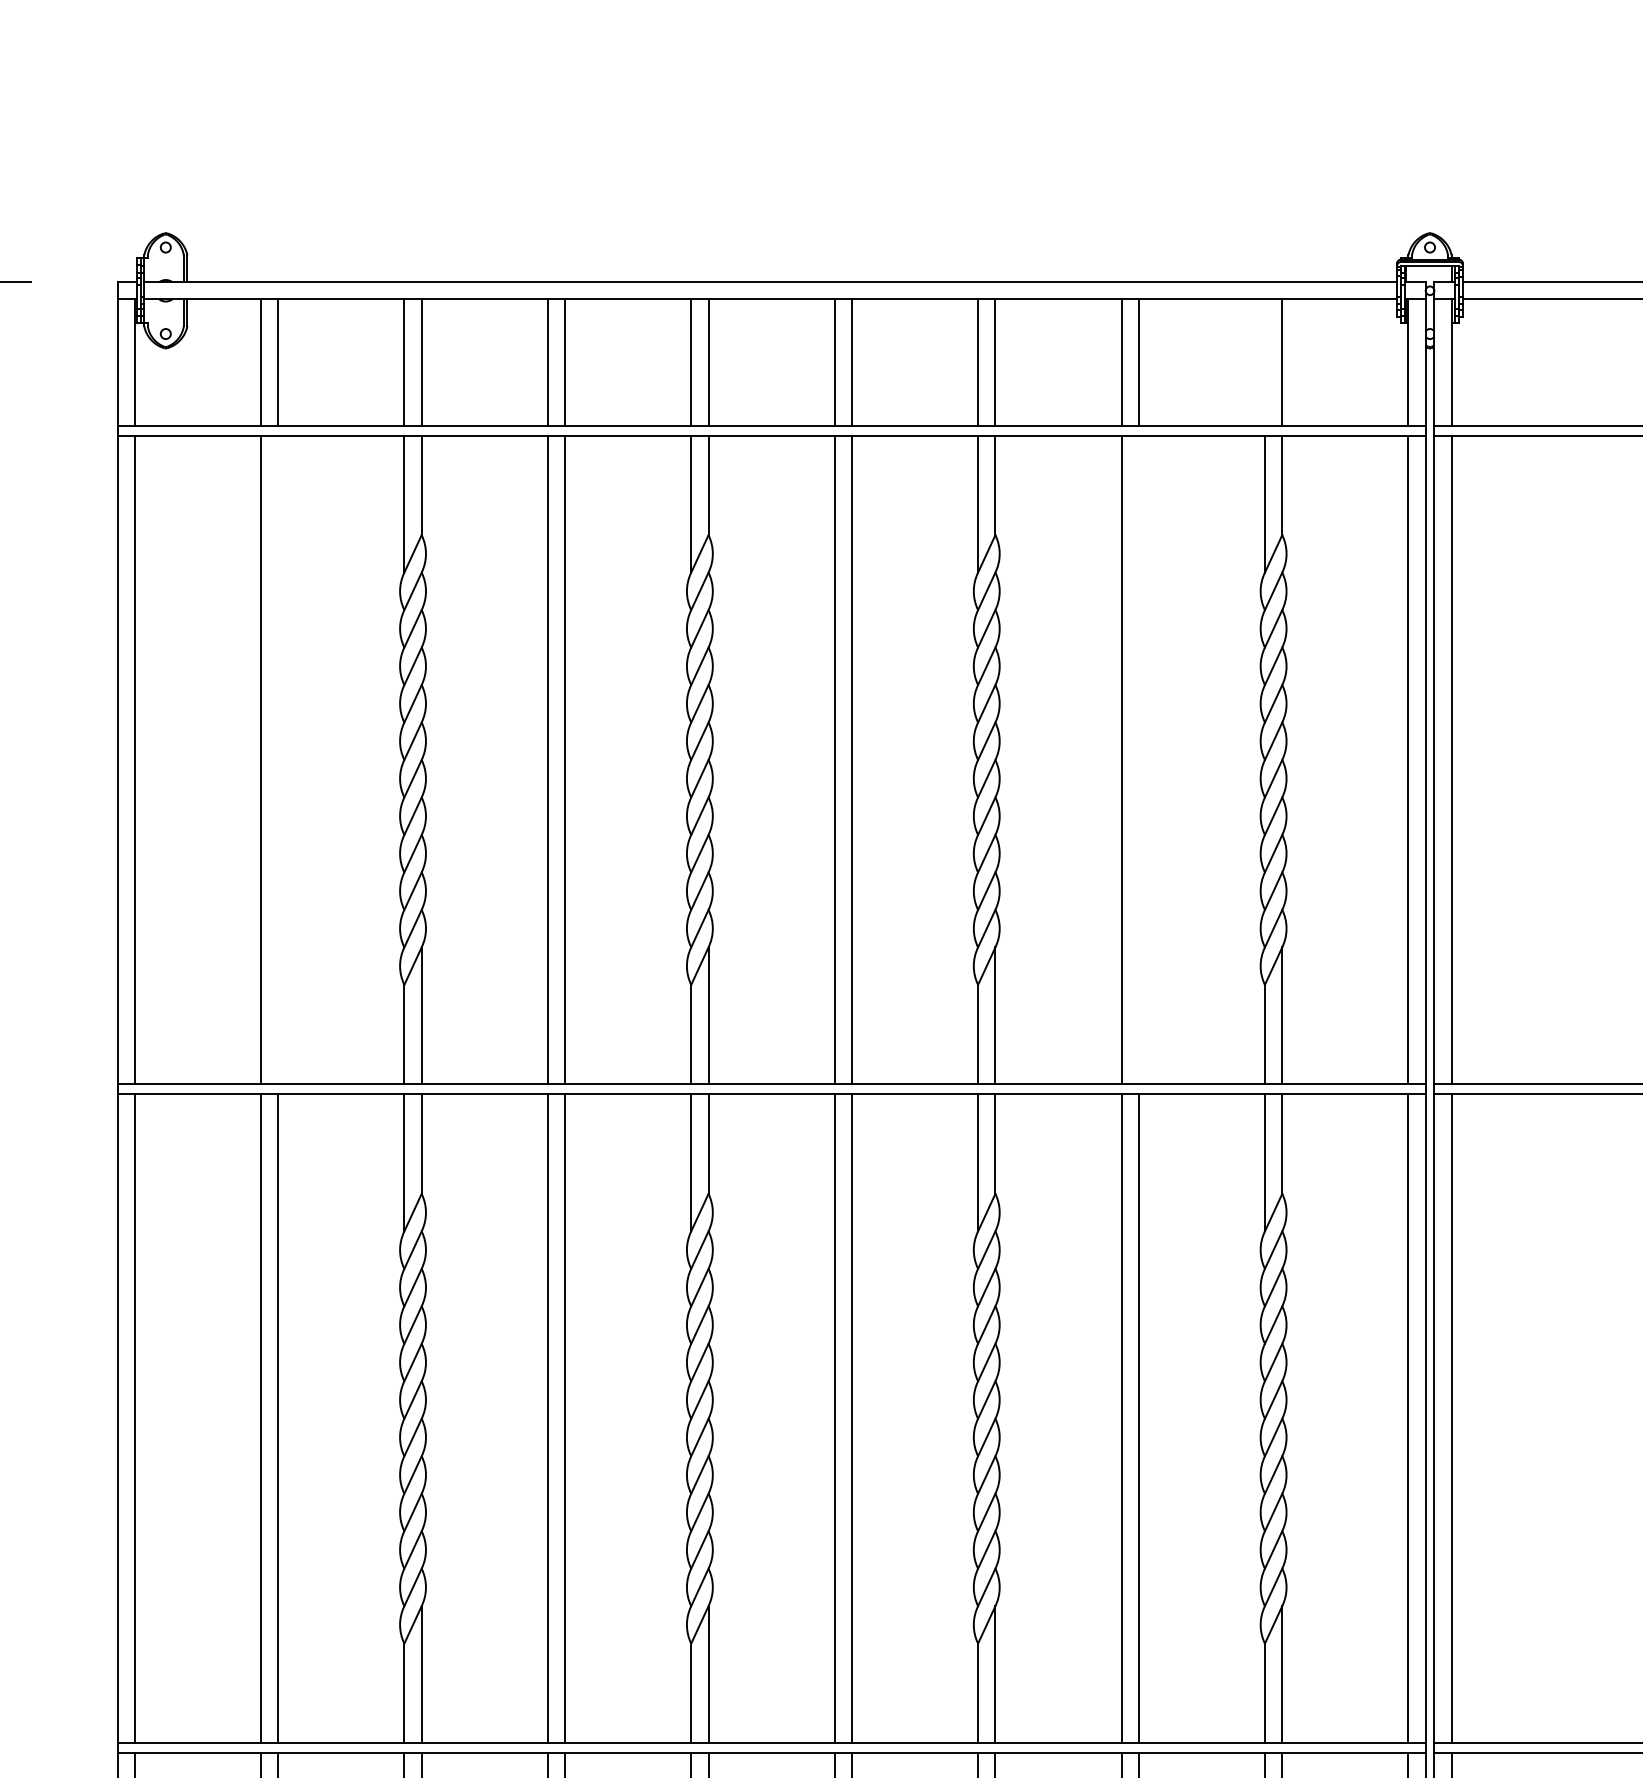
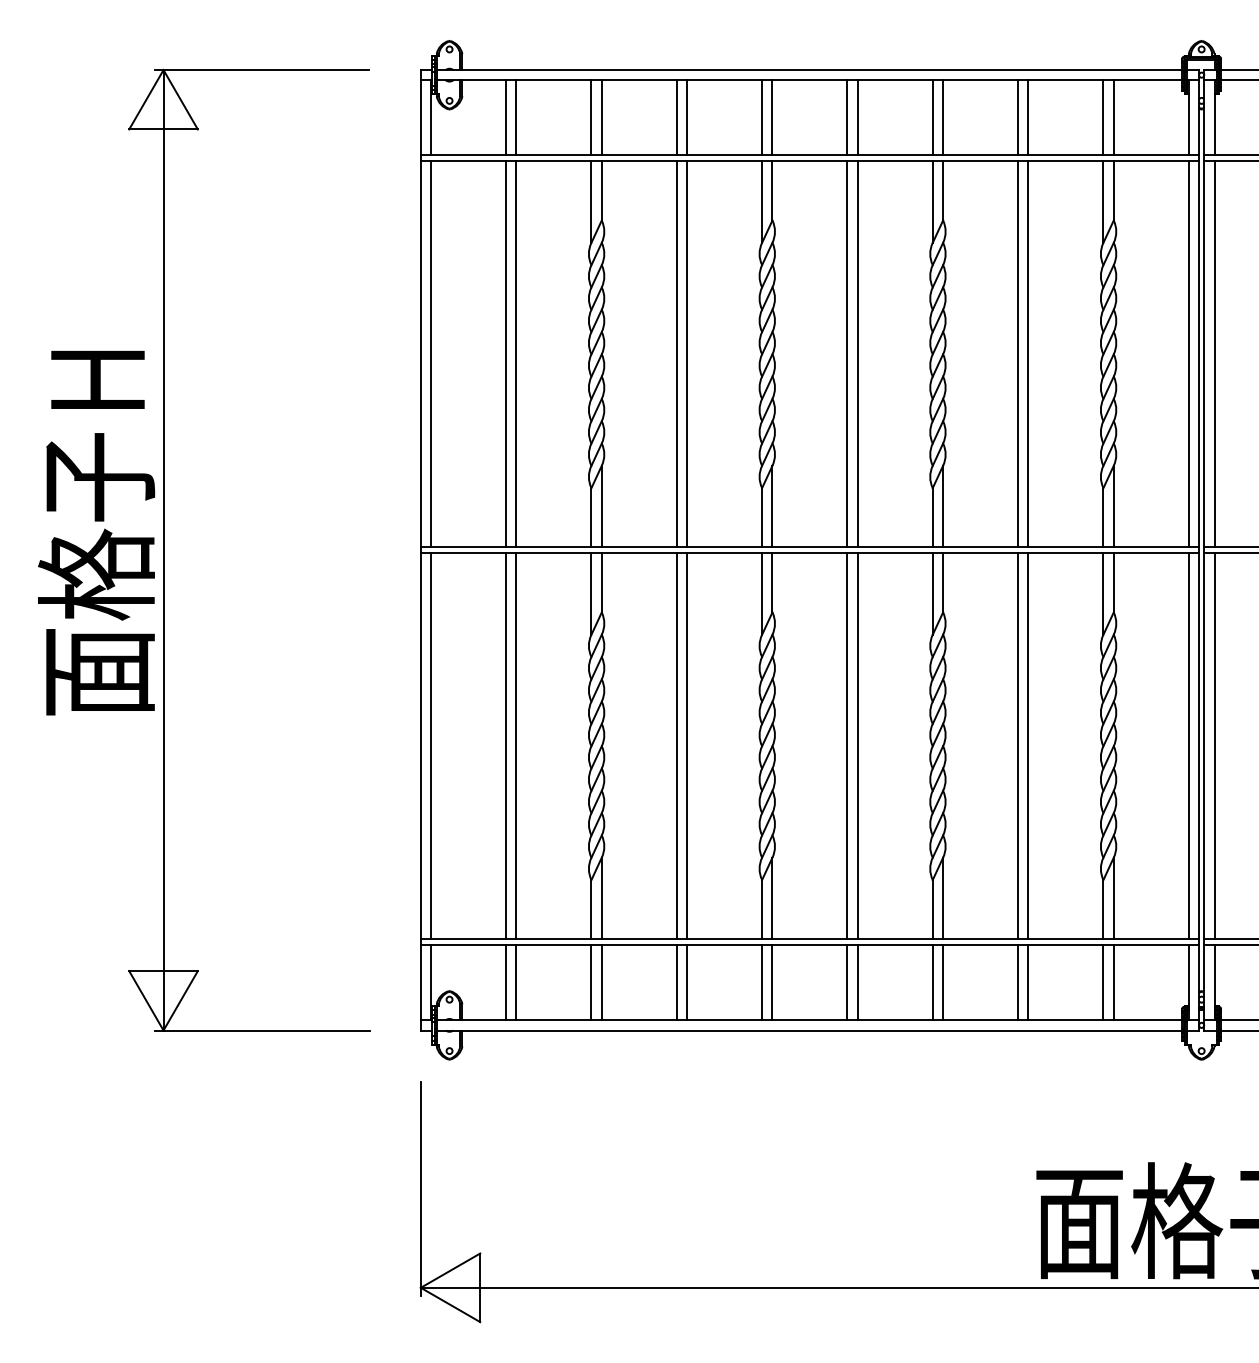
line: (1265, 361) -> (1103, 117), added
line: (278, 760) -> (516, 354), added
line: (1138, 760) -> (1028, 354), added

